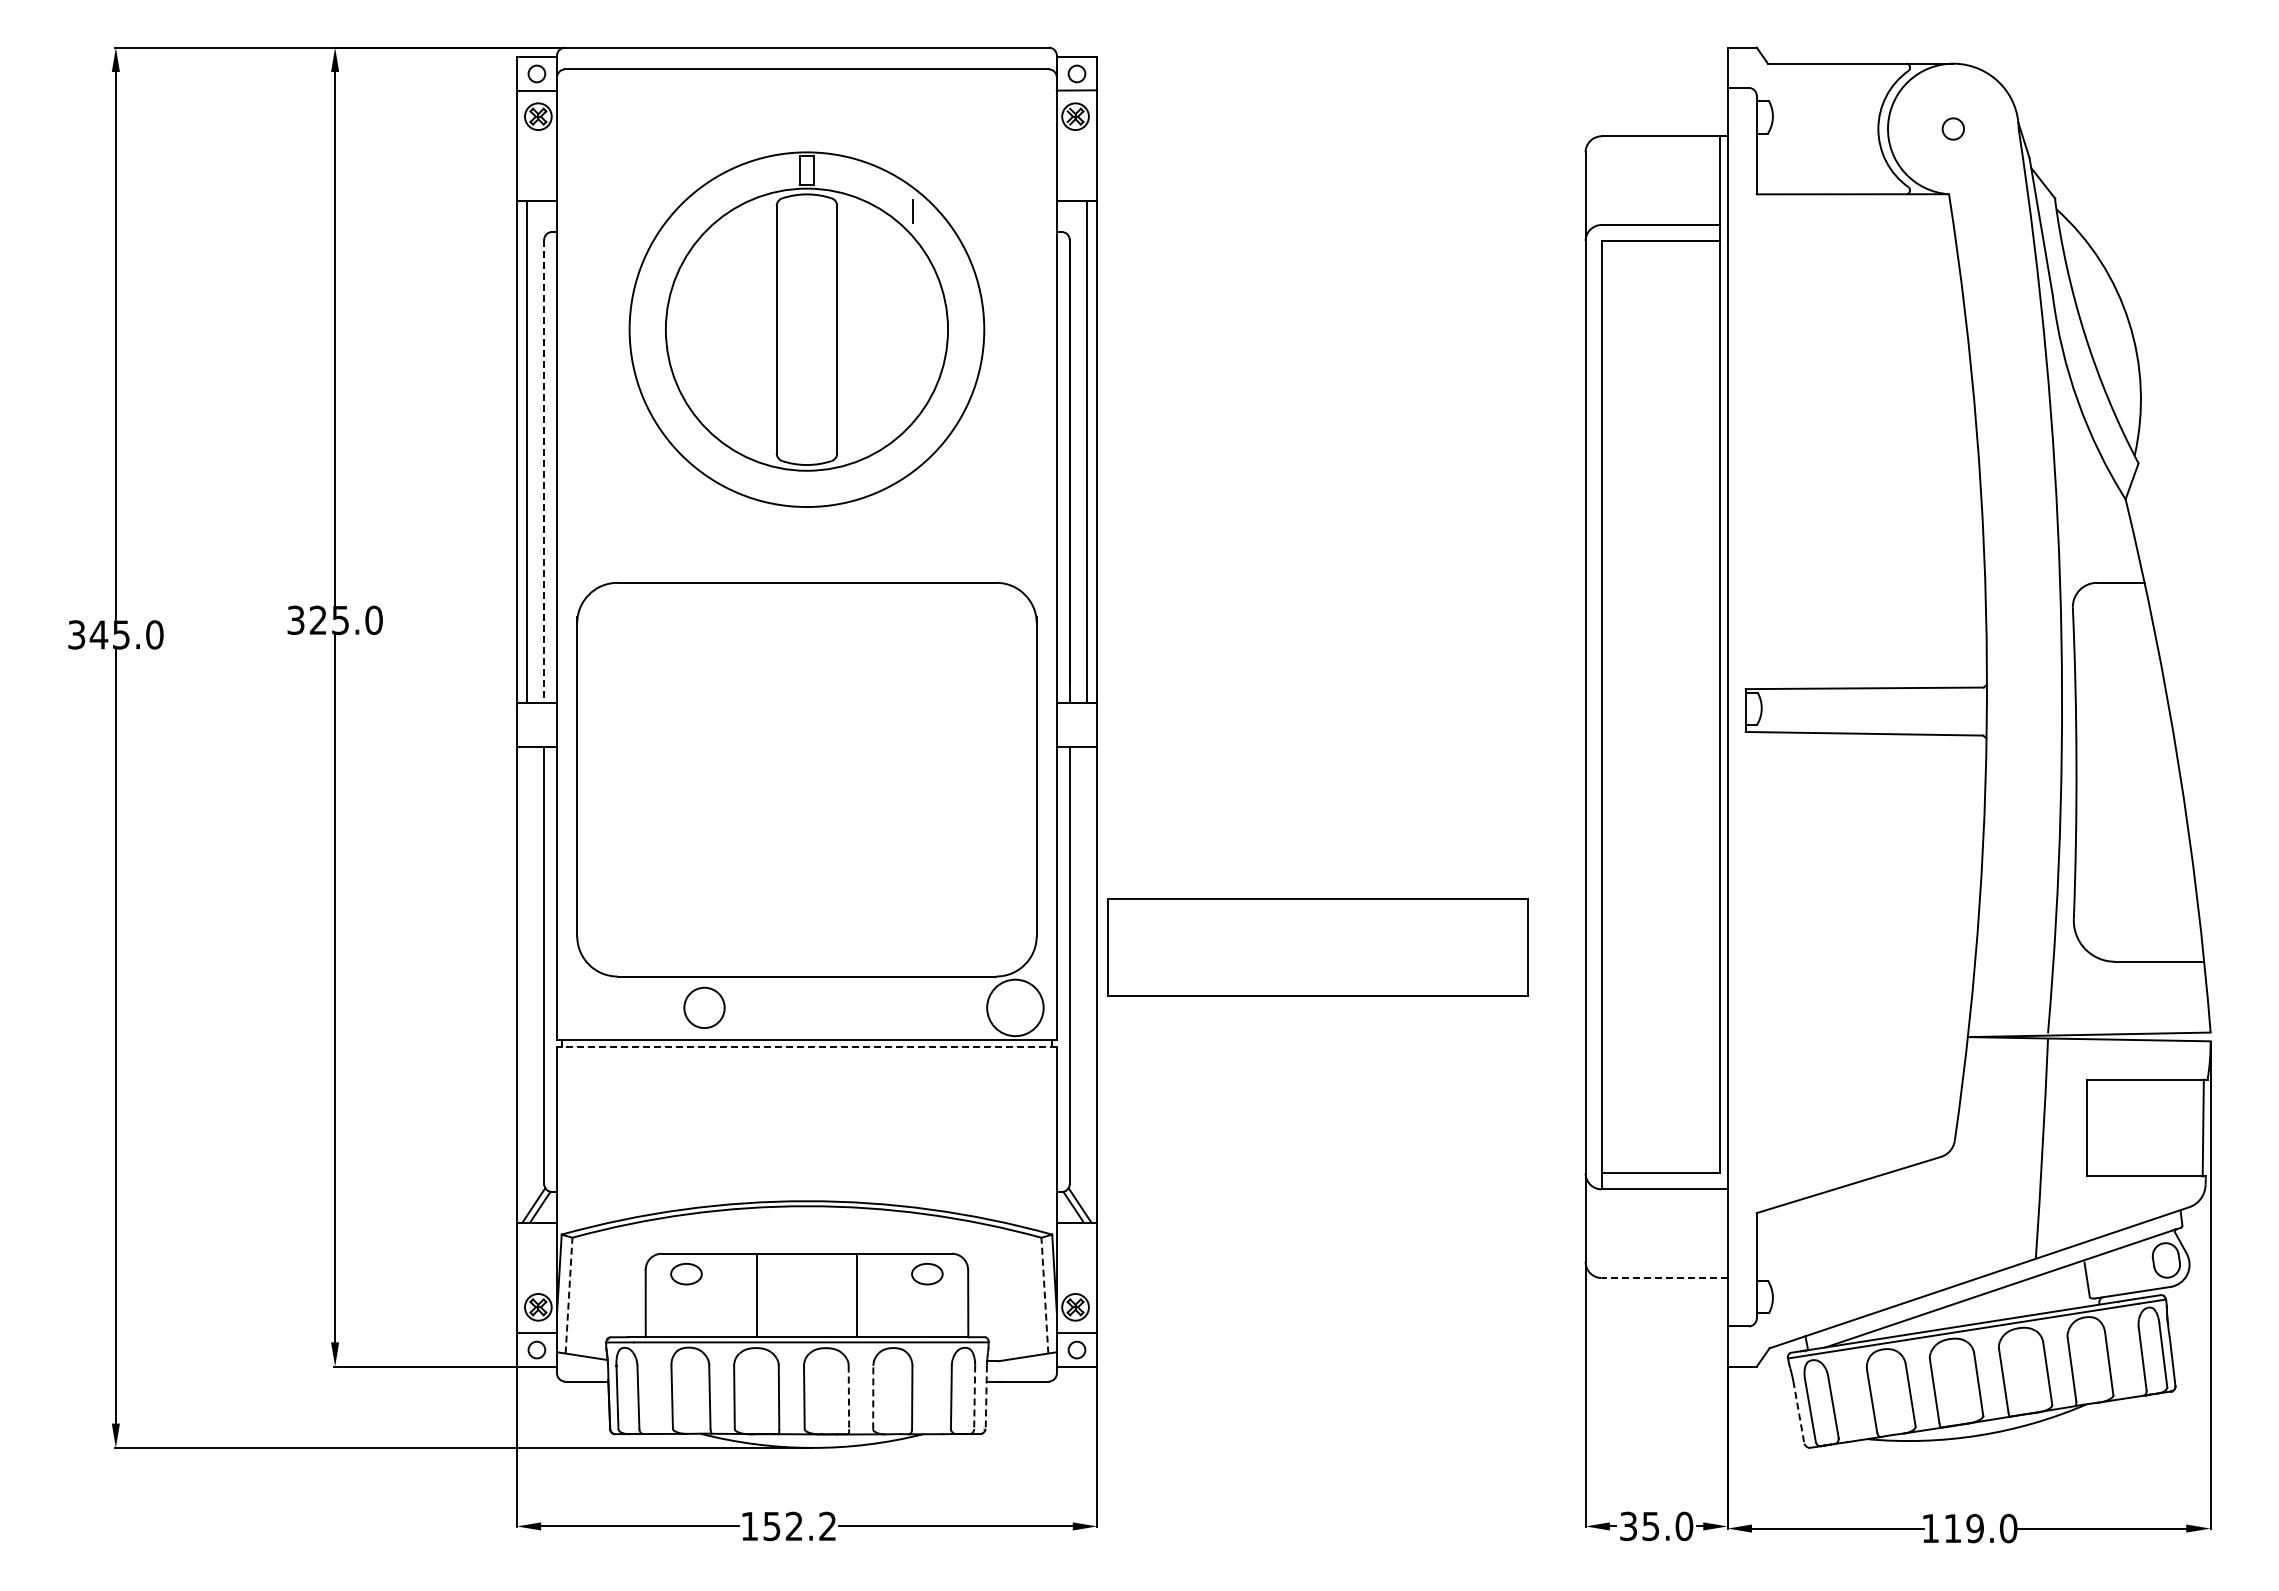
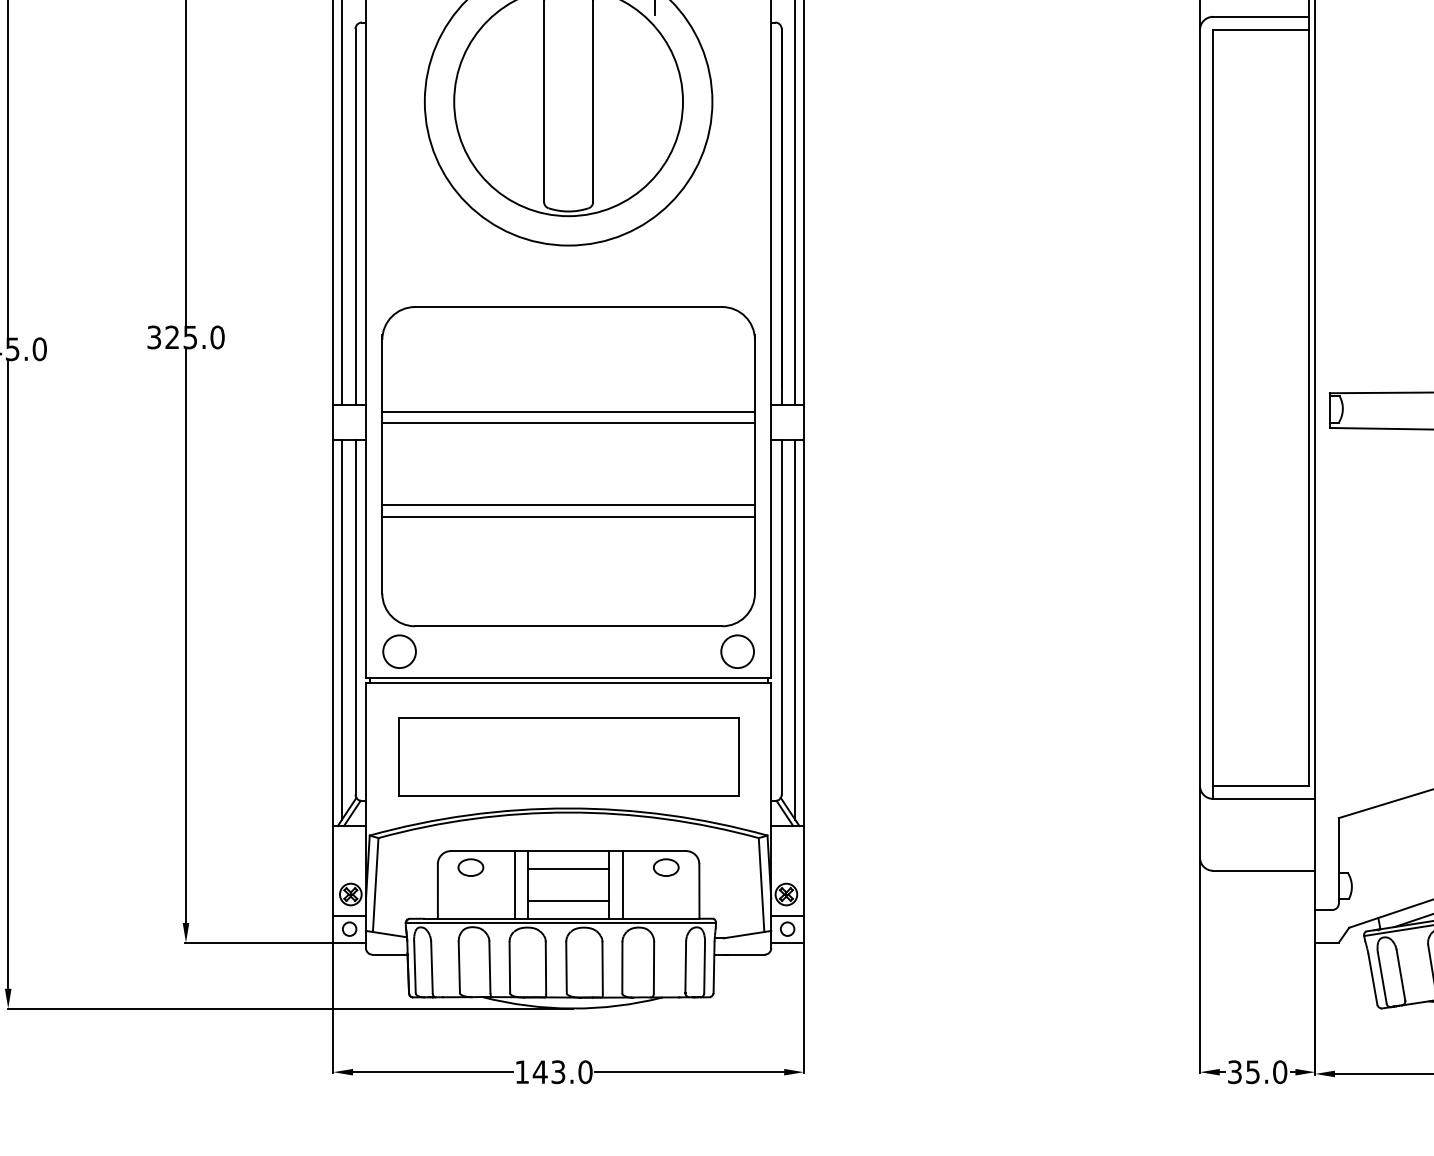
line: (544, 471) -> (355, 216), dashed -> solid
line: (806, 711) -> (568, 411), added
line: (806, 726) -> (568, 423), added
line: (806, 827) -> (568, 505), added
line: (806, 841) -> (568, 516), added
part: (1317, 947) -> (568, 756), moved
line: (527, 981) -> (342, 630), added
line: (1086, 981) -> (795, 630), added
circle: (704, 1007) -> (399, 651), moved
circle: (1015, 1007) -> (737, 651), size x0.71
line: (806, 1046) -> (568, 683), dashed -> solid
line: (806, 1275) -> (568, 868), added
line: (1664, 1278) -> (1264, 871), dashed -> solid
line: (569, 1295) -> (376, 884), dashed -> solid
line: (740, 1295) -> (514, 884), added
line: (873, 1295) -> (622, 884), added
line: (1044, 1295) -> (761, 884), dashed -> solid
line: (806, 1315) -> (568, 901), added
line: (848, 1397) -> (602, 967), dashed -> solid
line: (873, 1397) -> (622, 967), dashed -> solid
line: (974, 1397) -> (704, 967), dashed -> solid
line: (986, 1397) -> (714, 967), dashed -> solid
line: (1798, 1412) -> (1372, 979), dashed -> solid
text: (799, 1526) -> (562, 1072), 152.2 -> 143.0

